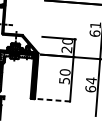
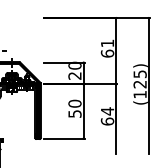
line: (54, 100) -> (64, 138), dashed -> solid

